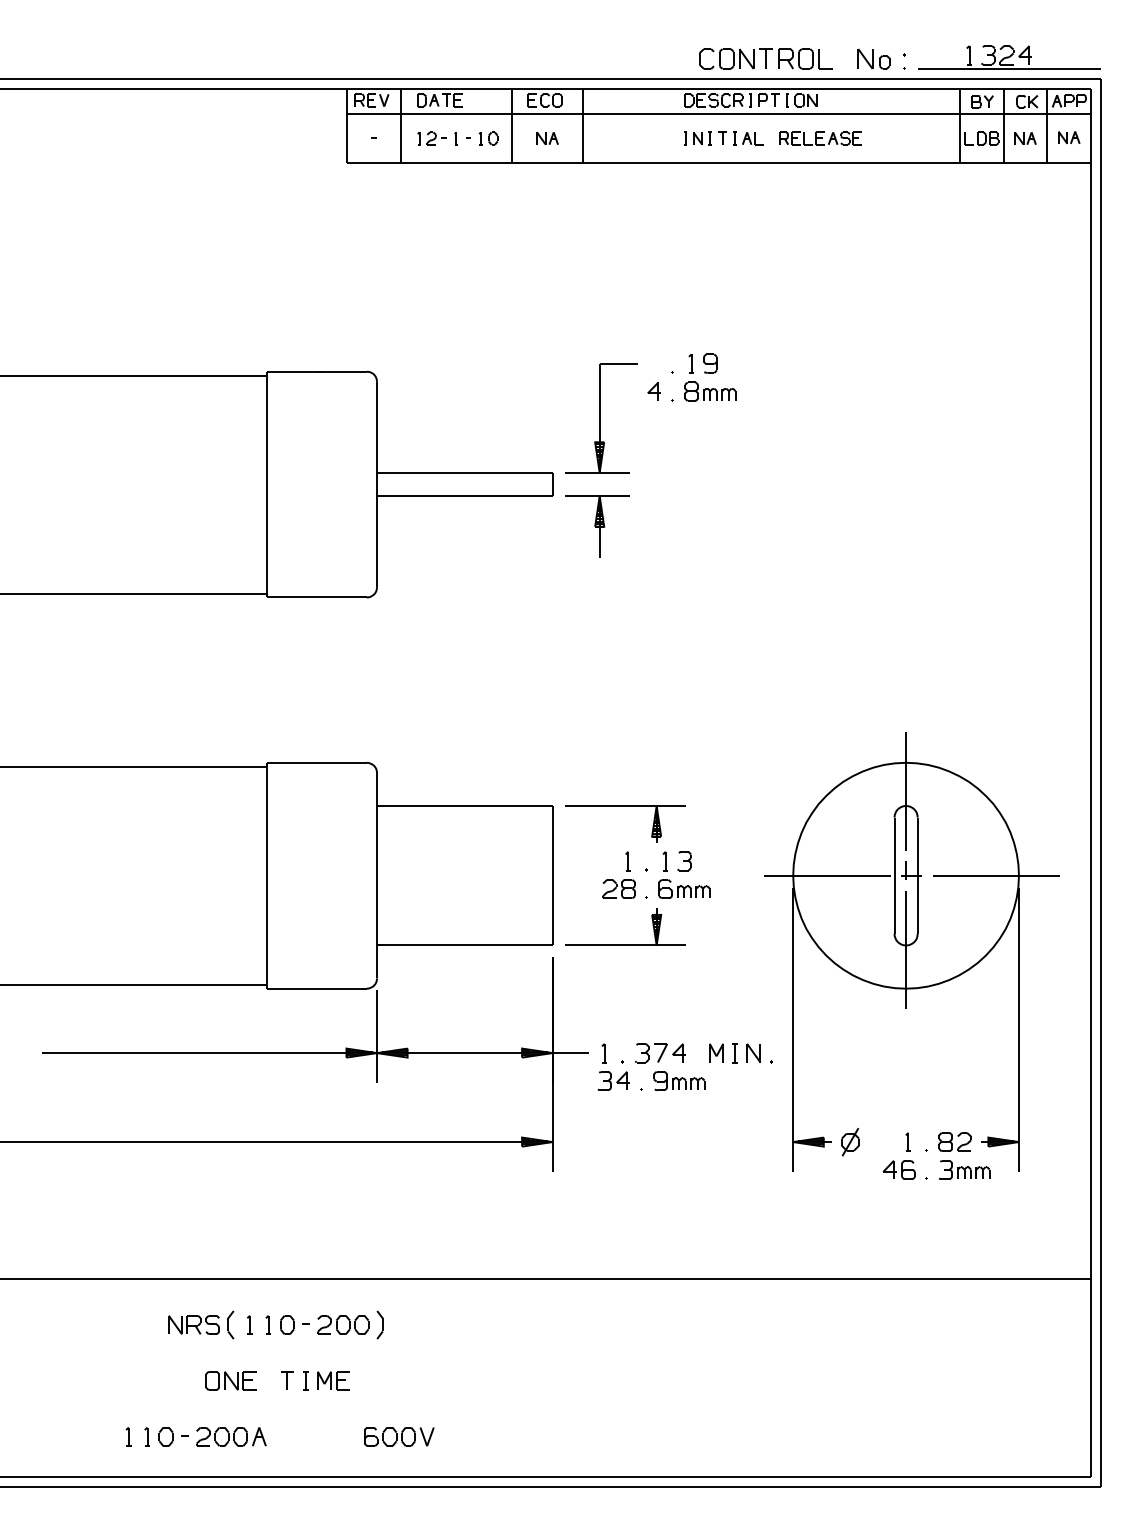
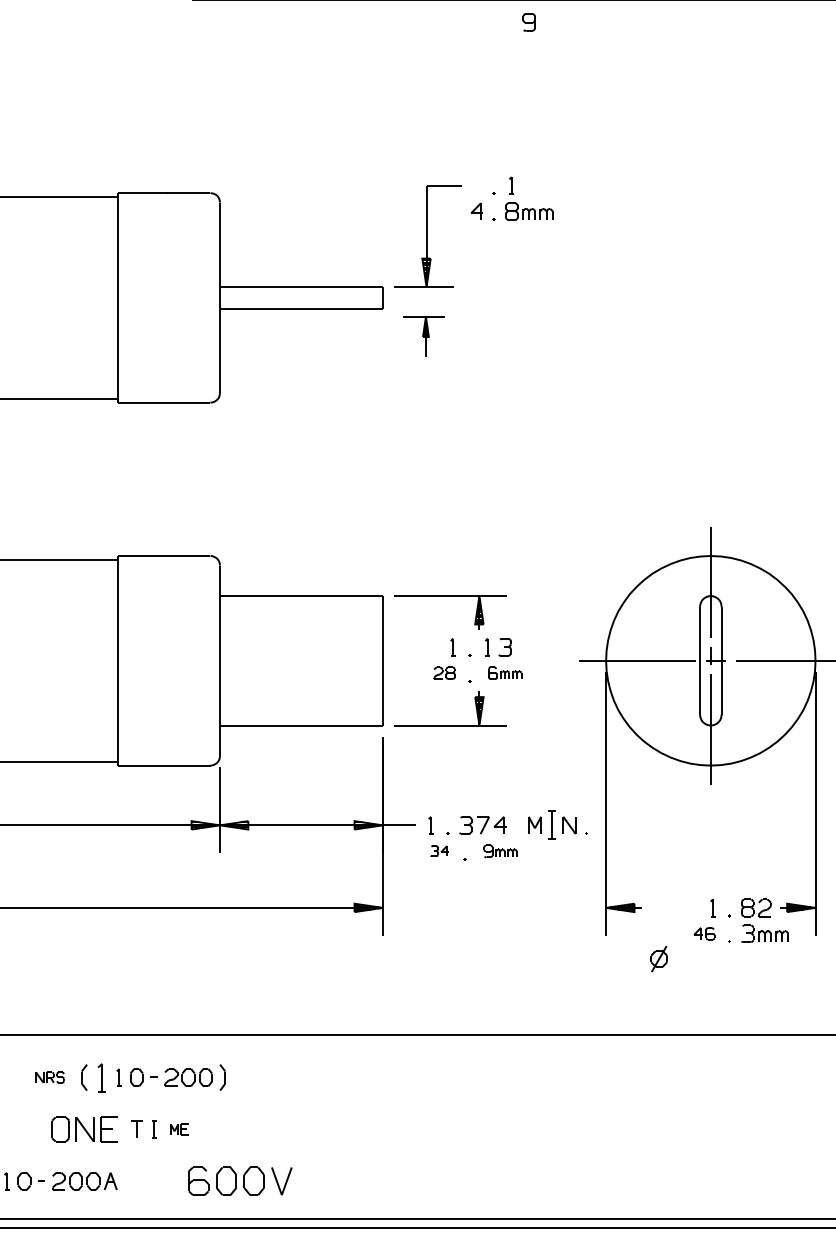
part: (710, 363) -> (529, 22), moved
part: (597, 526) -> (424, 336), size x0.7
part: (618, 888) -> (444, 672), size x0.7
part: (684, 888) -> (505, 672), size x0.7
part: (734, 1053) -> (551, 825), size x1.6
part: (613, 1080) -> (439, 850), size x0.6
part: (679, 1081) -> (500, 851), size x0.7
part: (850, 1142) -> (659, 959), moved
part: (898, 1169) -> (703, 933), size x0.7
part: (193, 1324) -> (49, 1077), size x0.6
part: (249, 1324) -> (101, 1077), size x1.6
part: (230, 1380) -> (84, 1129), size x1.4
part: (333, 1380) -> (179, 1129), size x0.6
part: (399, 1436) -> (240, 1181), size x1.6

